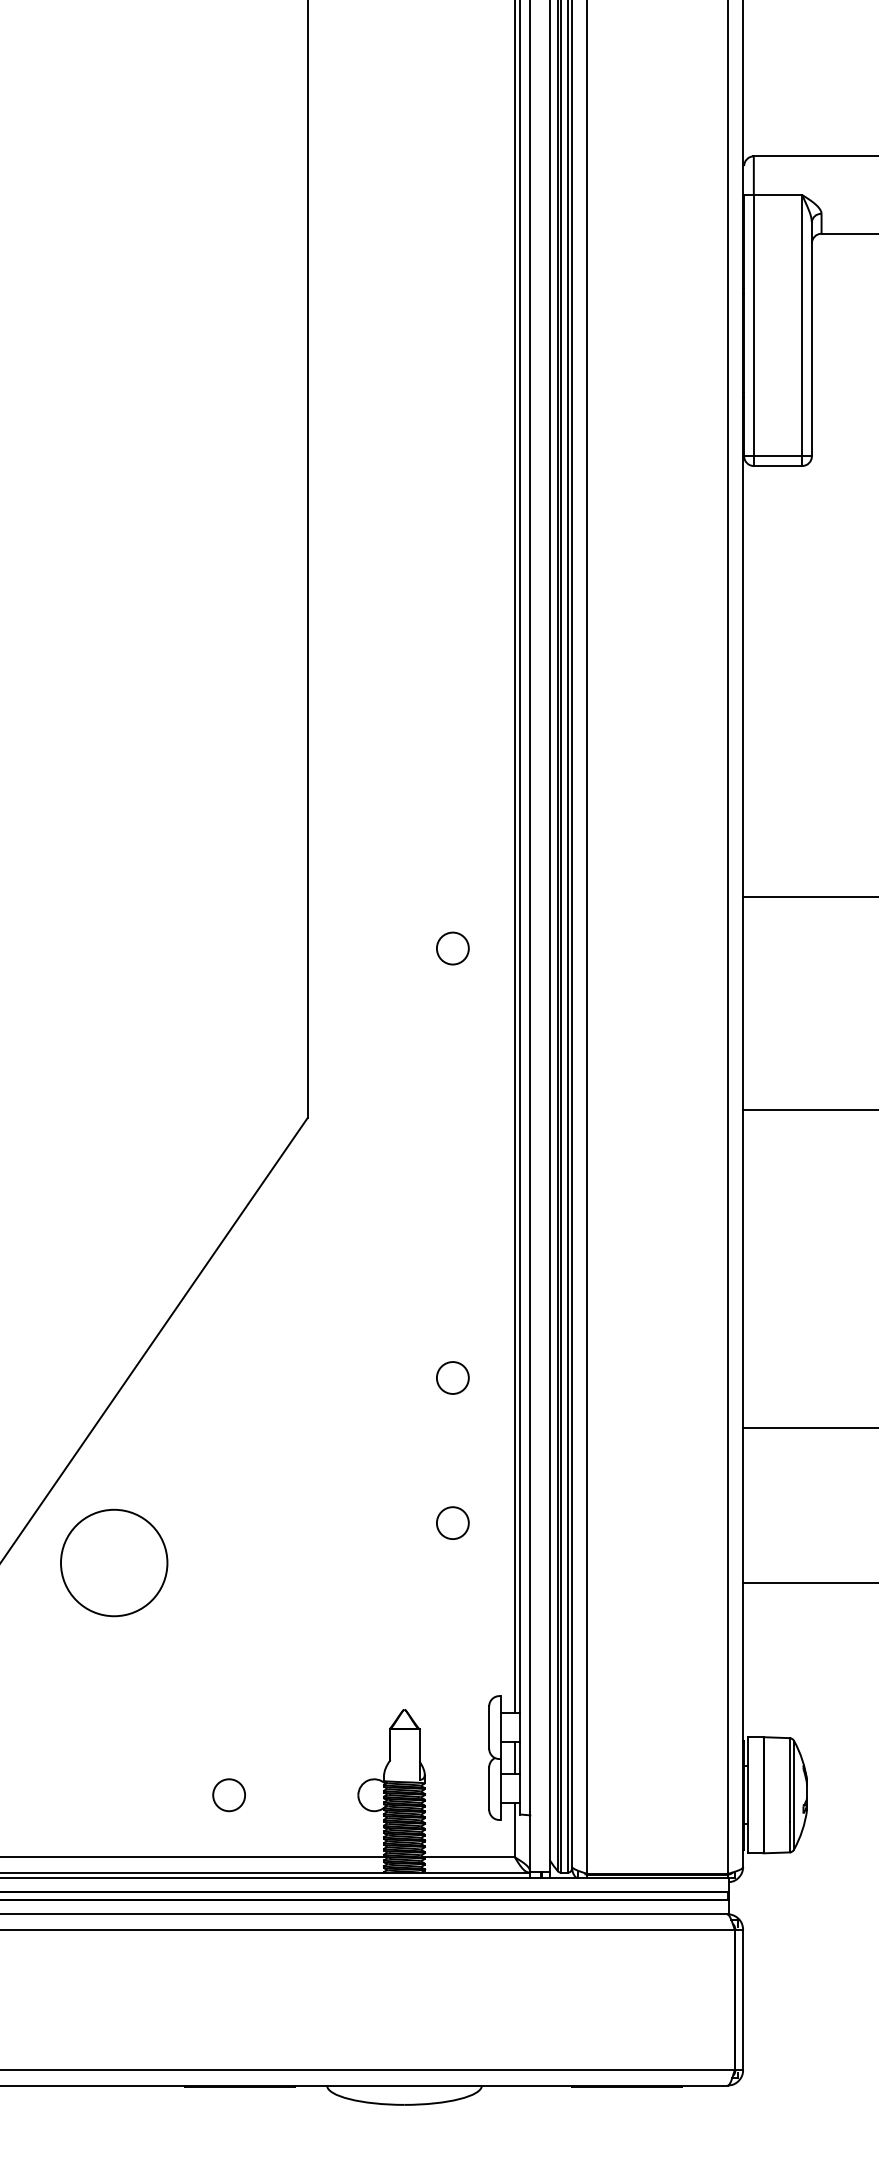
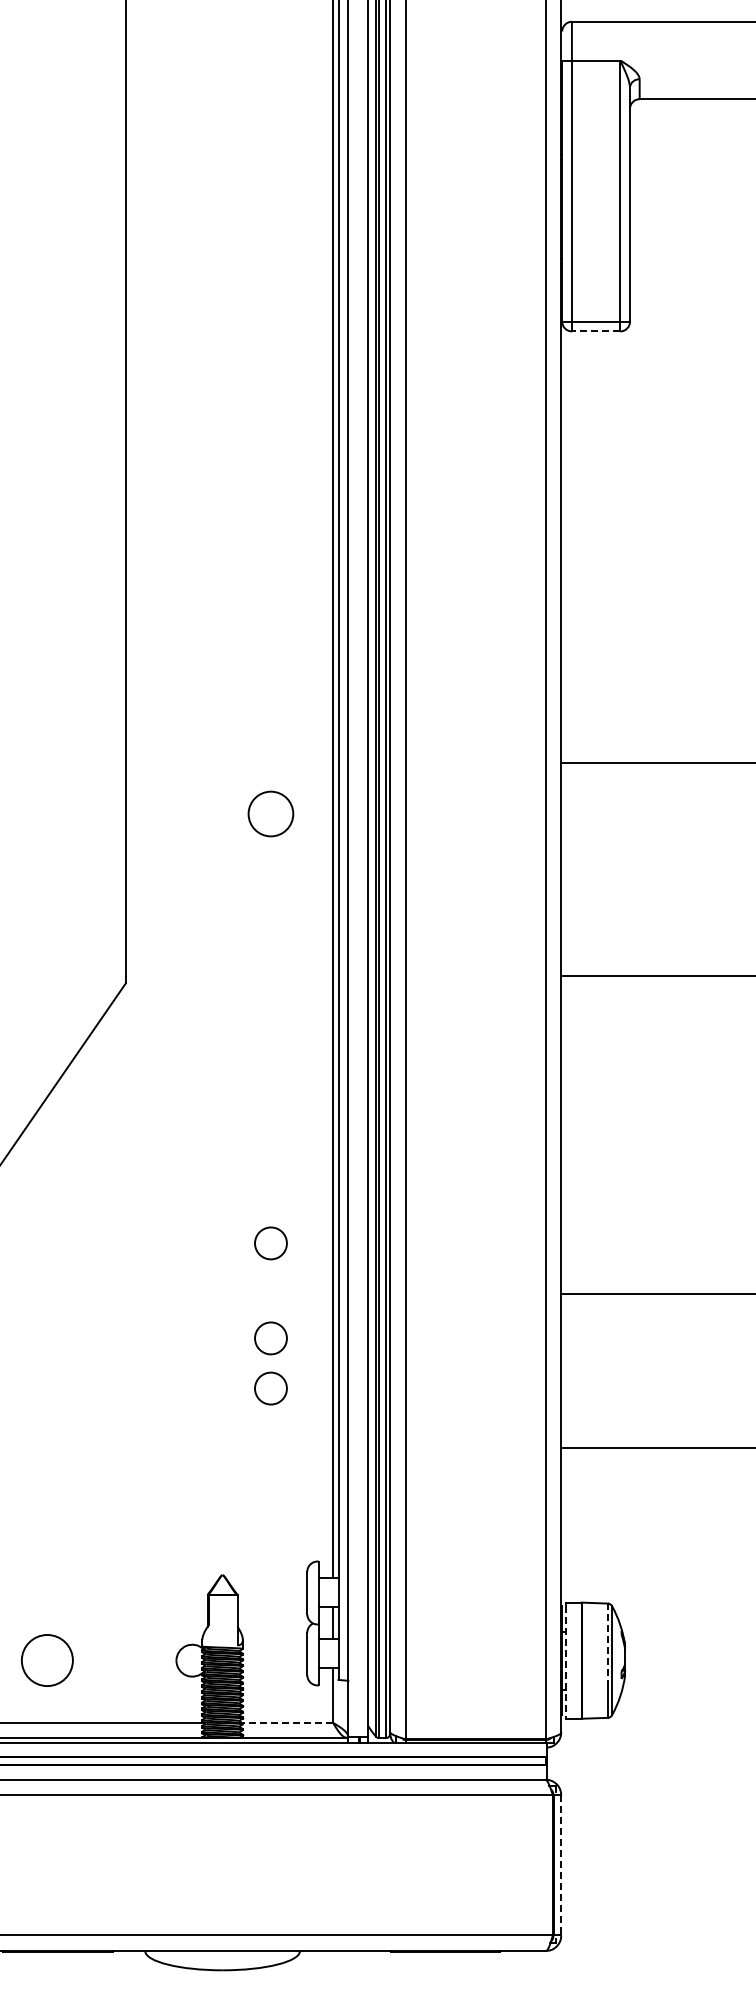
line: (777, 466) -> (595, 331), solid -> dashed
circle: (452, 948) -> (270, 813), size x1.4
circle: (452, 1472) -> (270, 1337), added
line: (789, 1780) -> (607, 1645), solid -> dashed
circle: (228, 1795) -> (46, 1660), size x1.6
line: (748, 1796) -> (566, 1661), solid -> dashed
line: (469, 1857) -> (287, 1722), solid -> dashed
line: (743, 2000) -> (561, 1865), solid -> dashed

